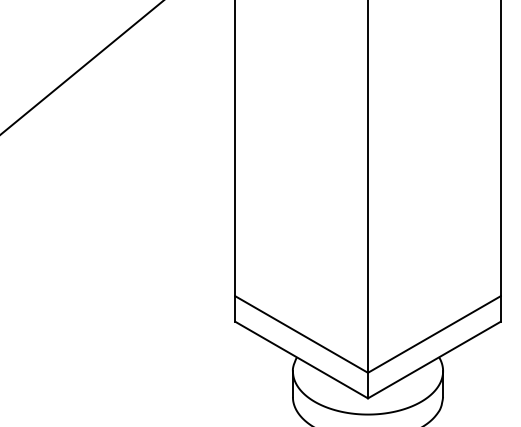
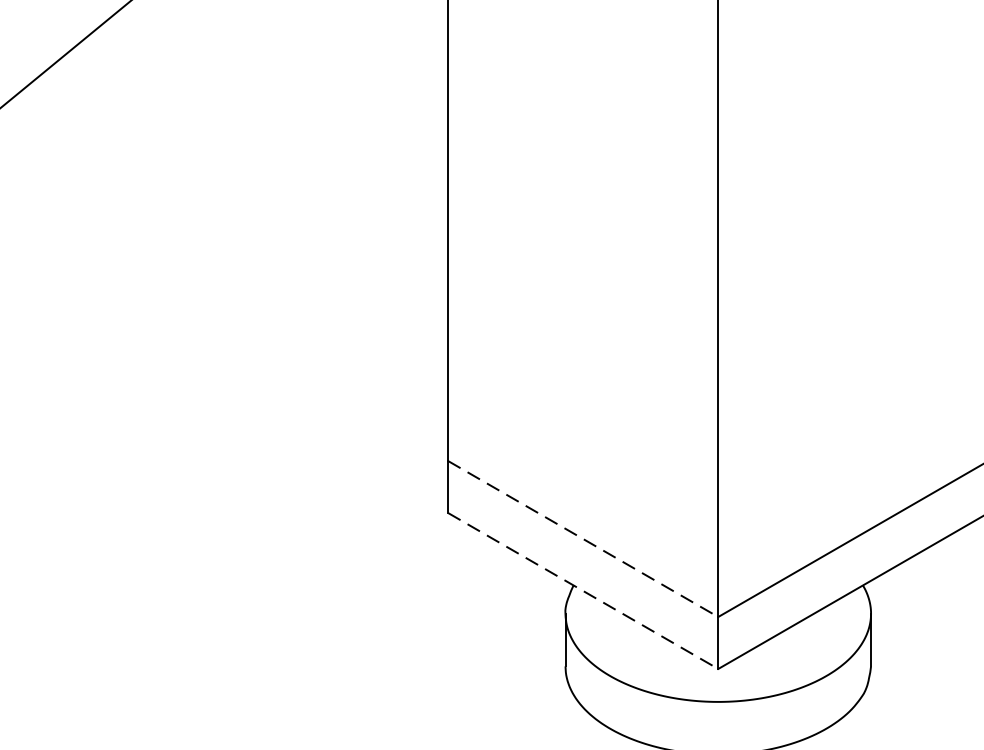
line: (301, 334) -> (582, 539), solid -> dashed
line: (301, 360) -> (582, 591), solid -> dashed

